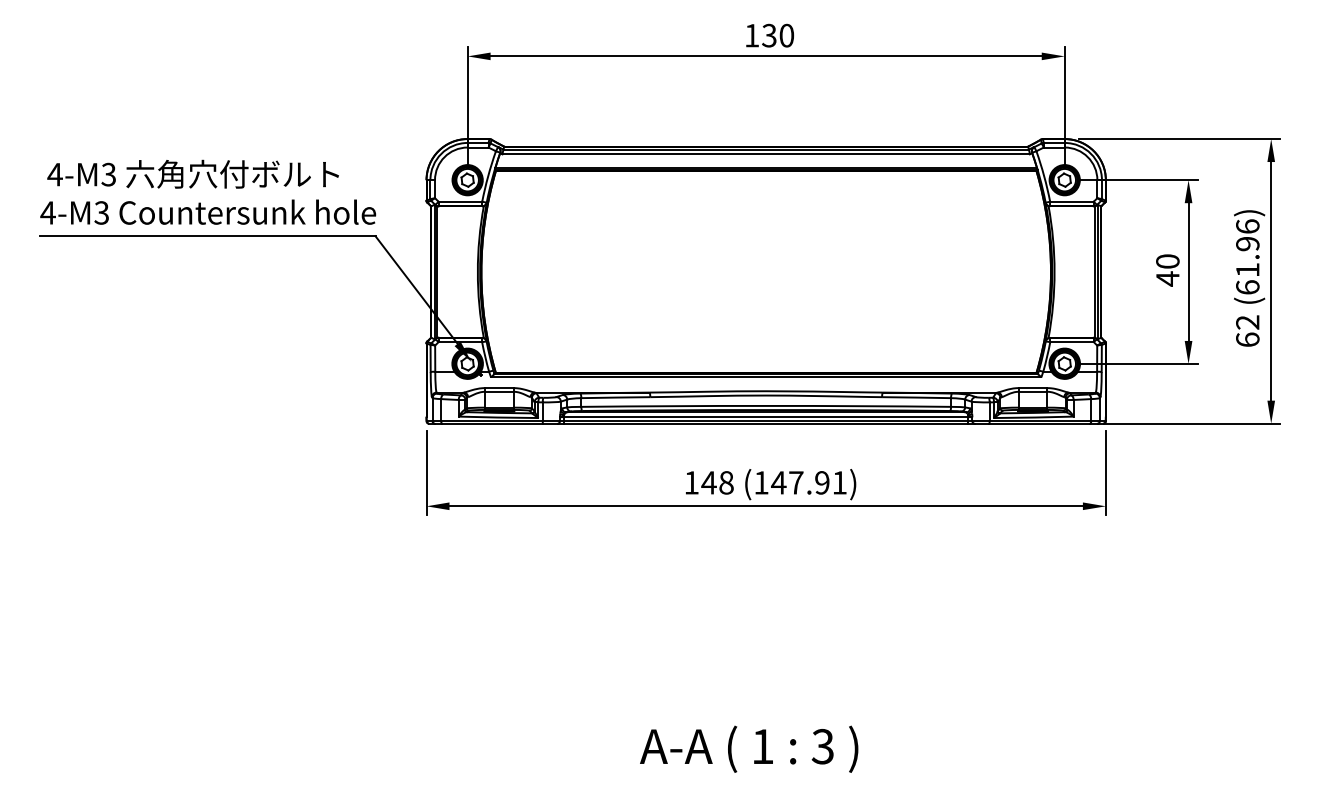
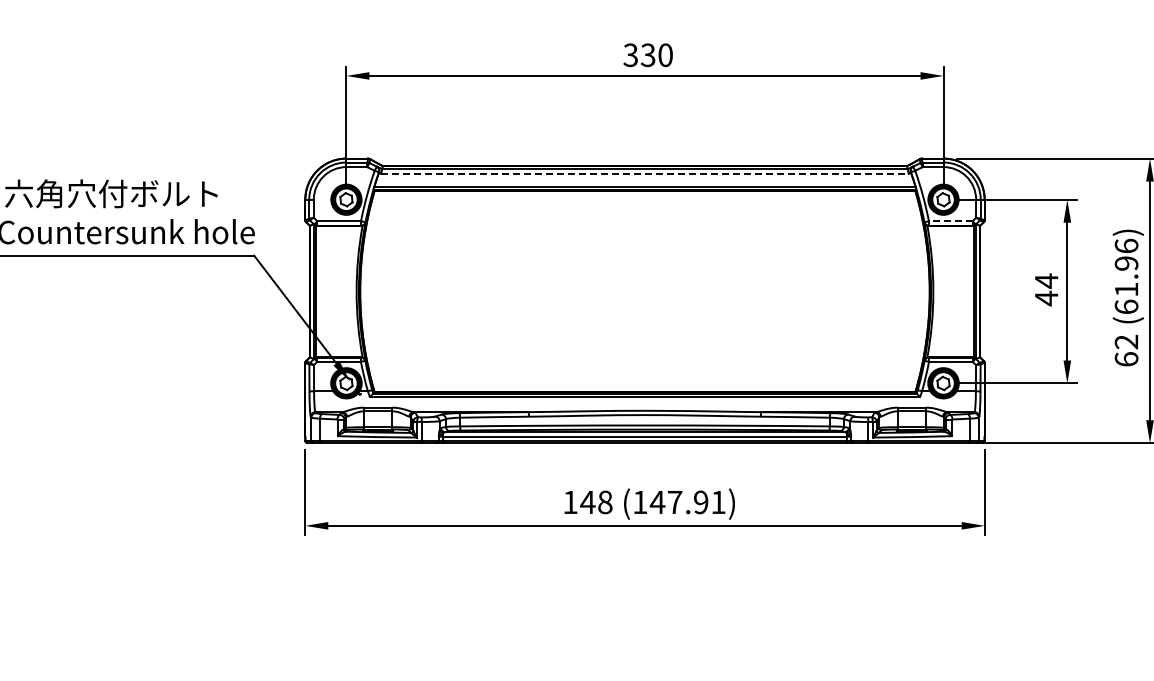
text: (751, 35) -> (630, 55), 130 -> 330
line: (766, 154) -> (645, 174), solid -> dashed
line: (1071, 201) -> (950, 221), solid -> dashed
text: (1167, 261) -> (1046, 281), 40 -> 44

